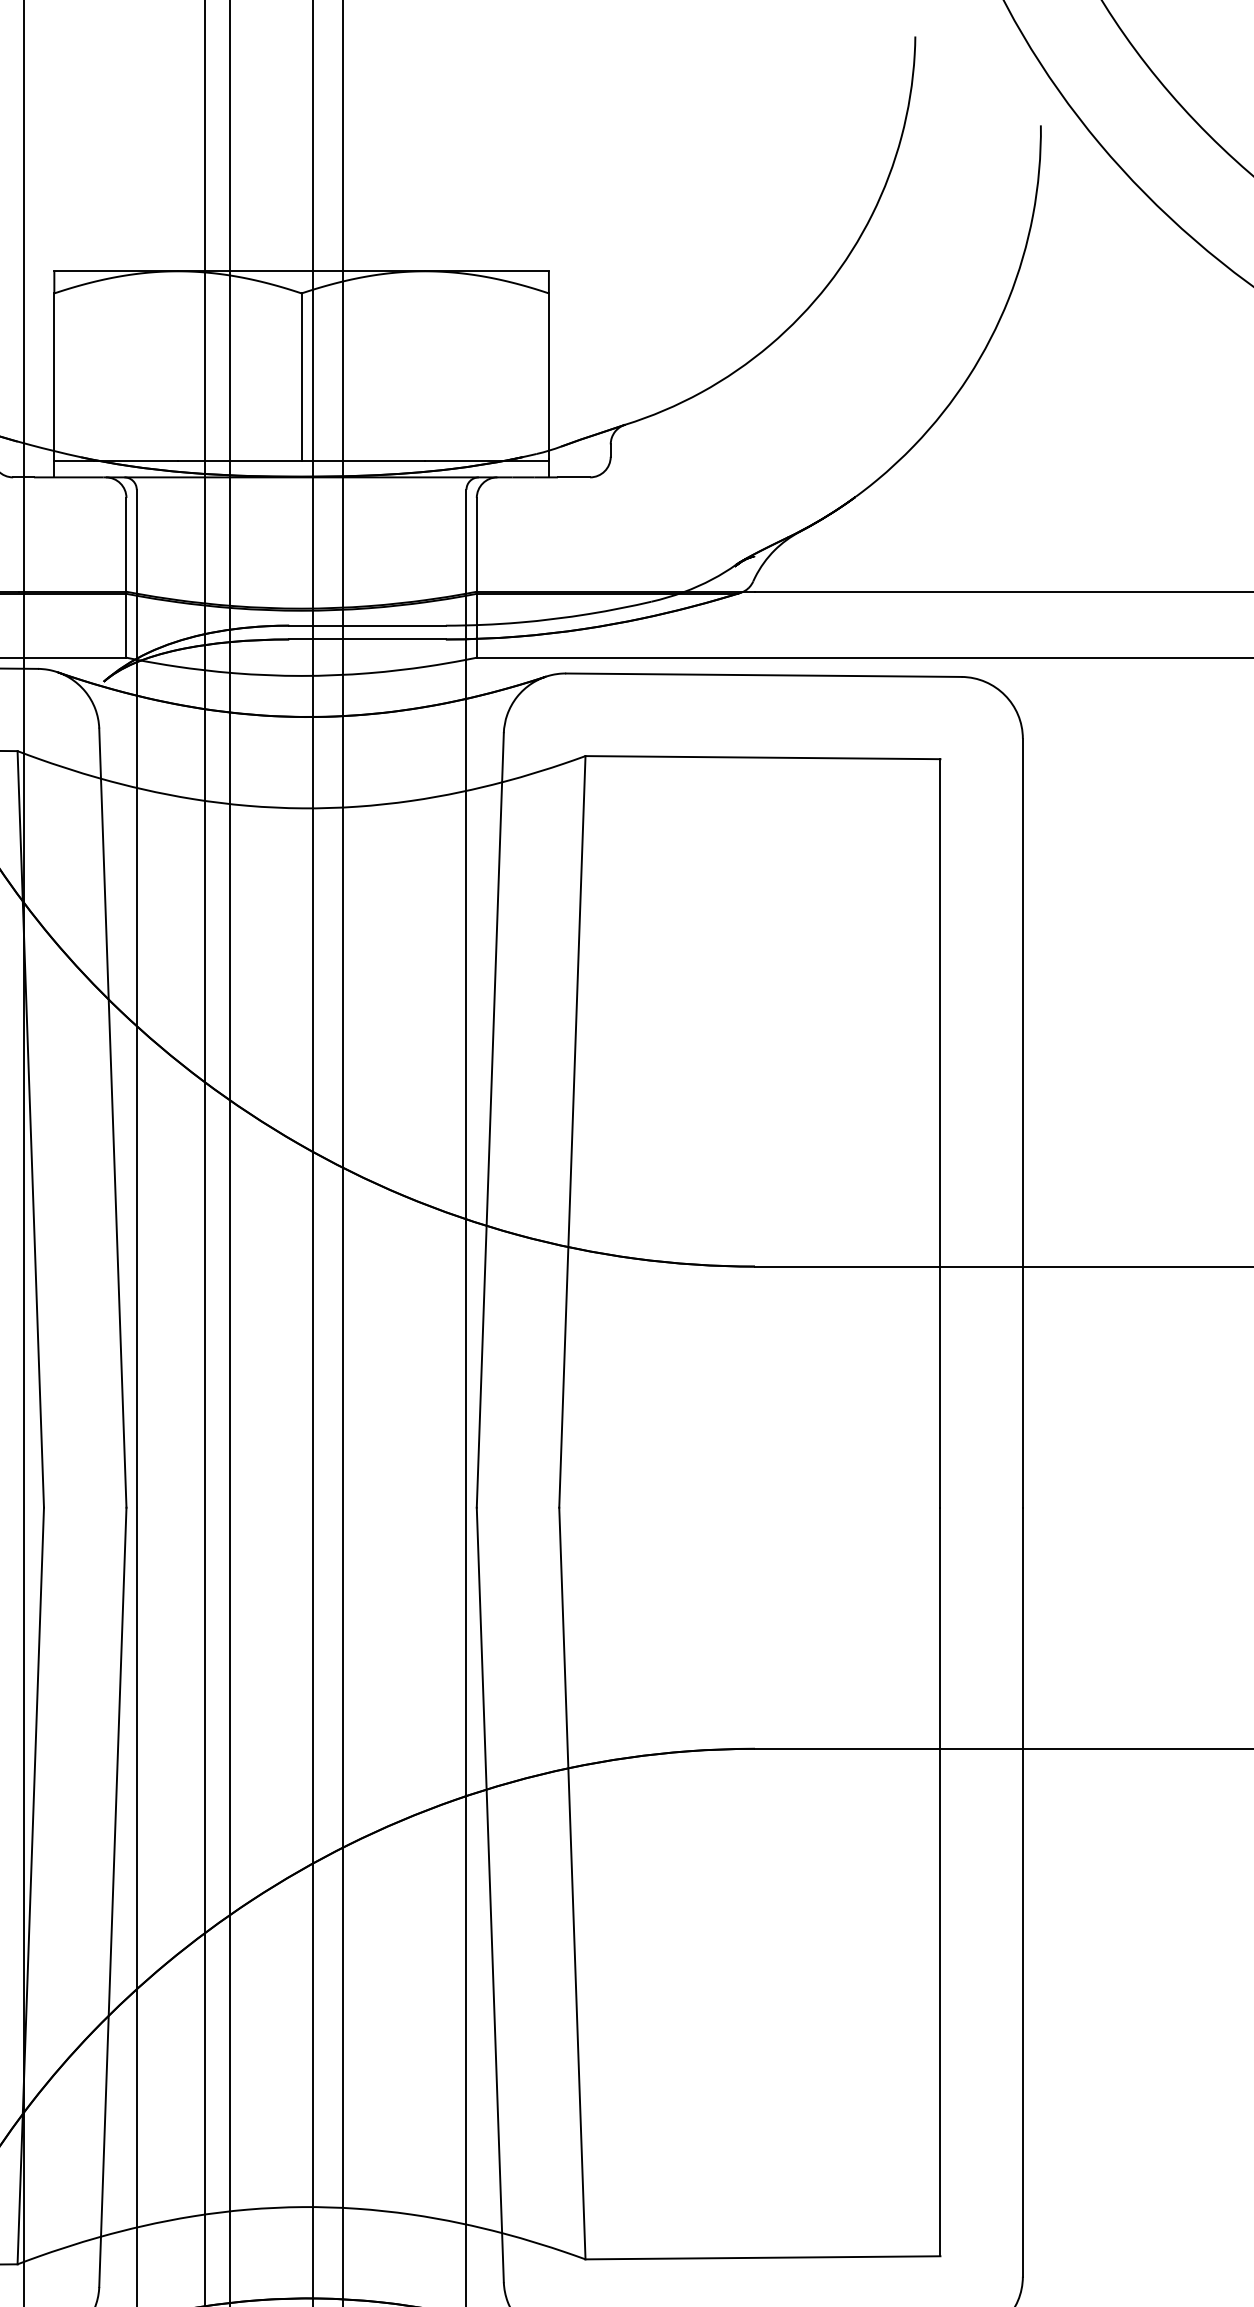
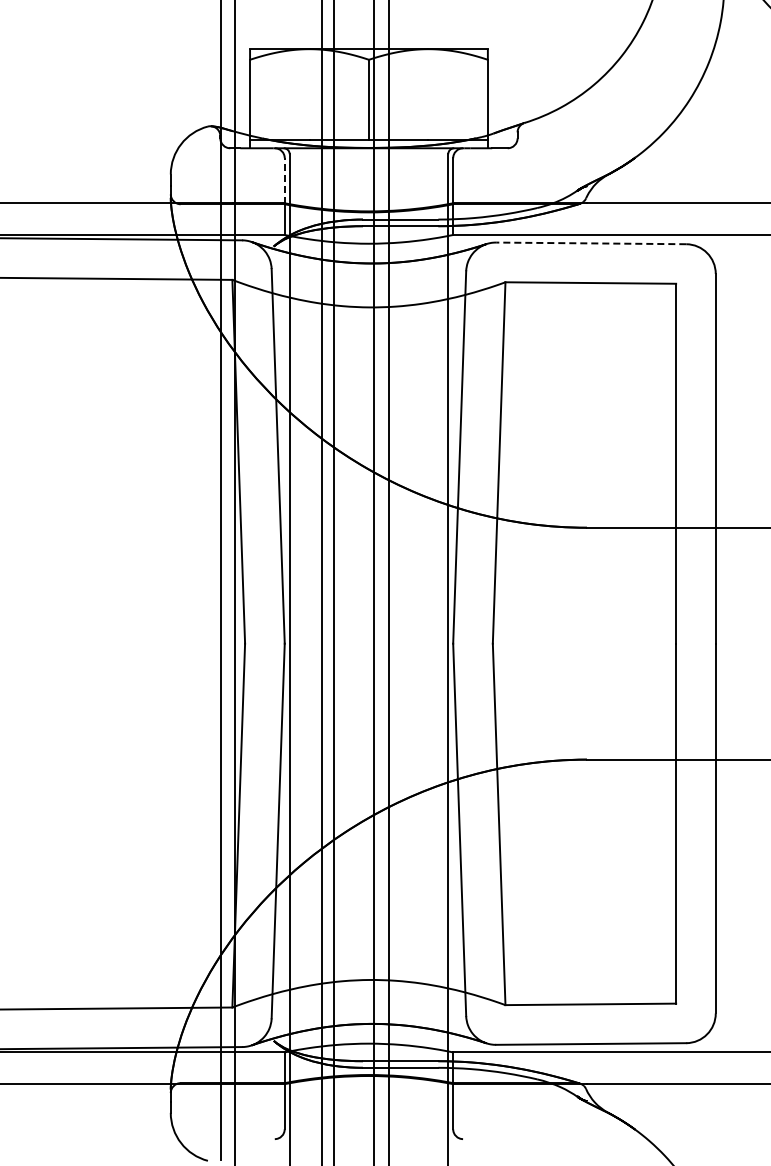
line: (125, 544) -> (284, 180), solid -> dashed
line: (762, 675) -> (590, 243), solid -> dashed

